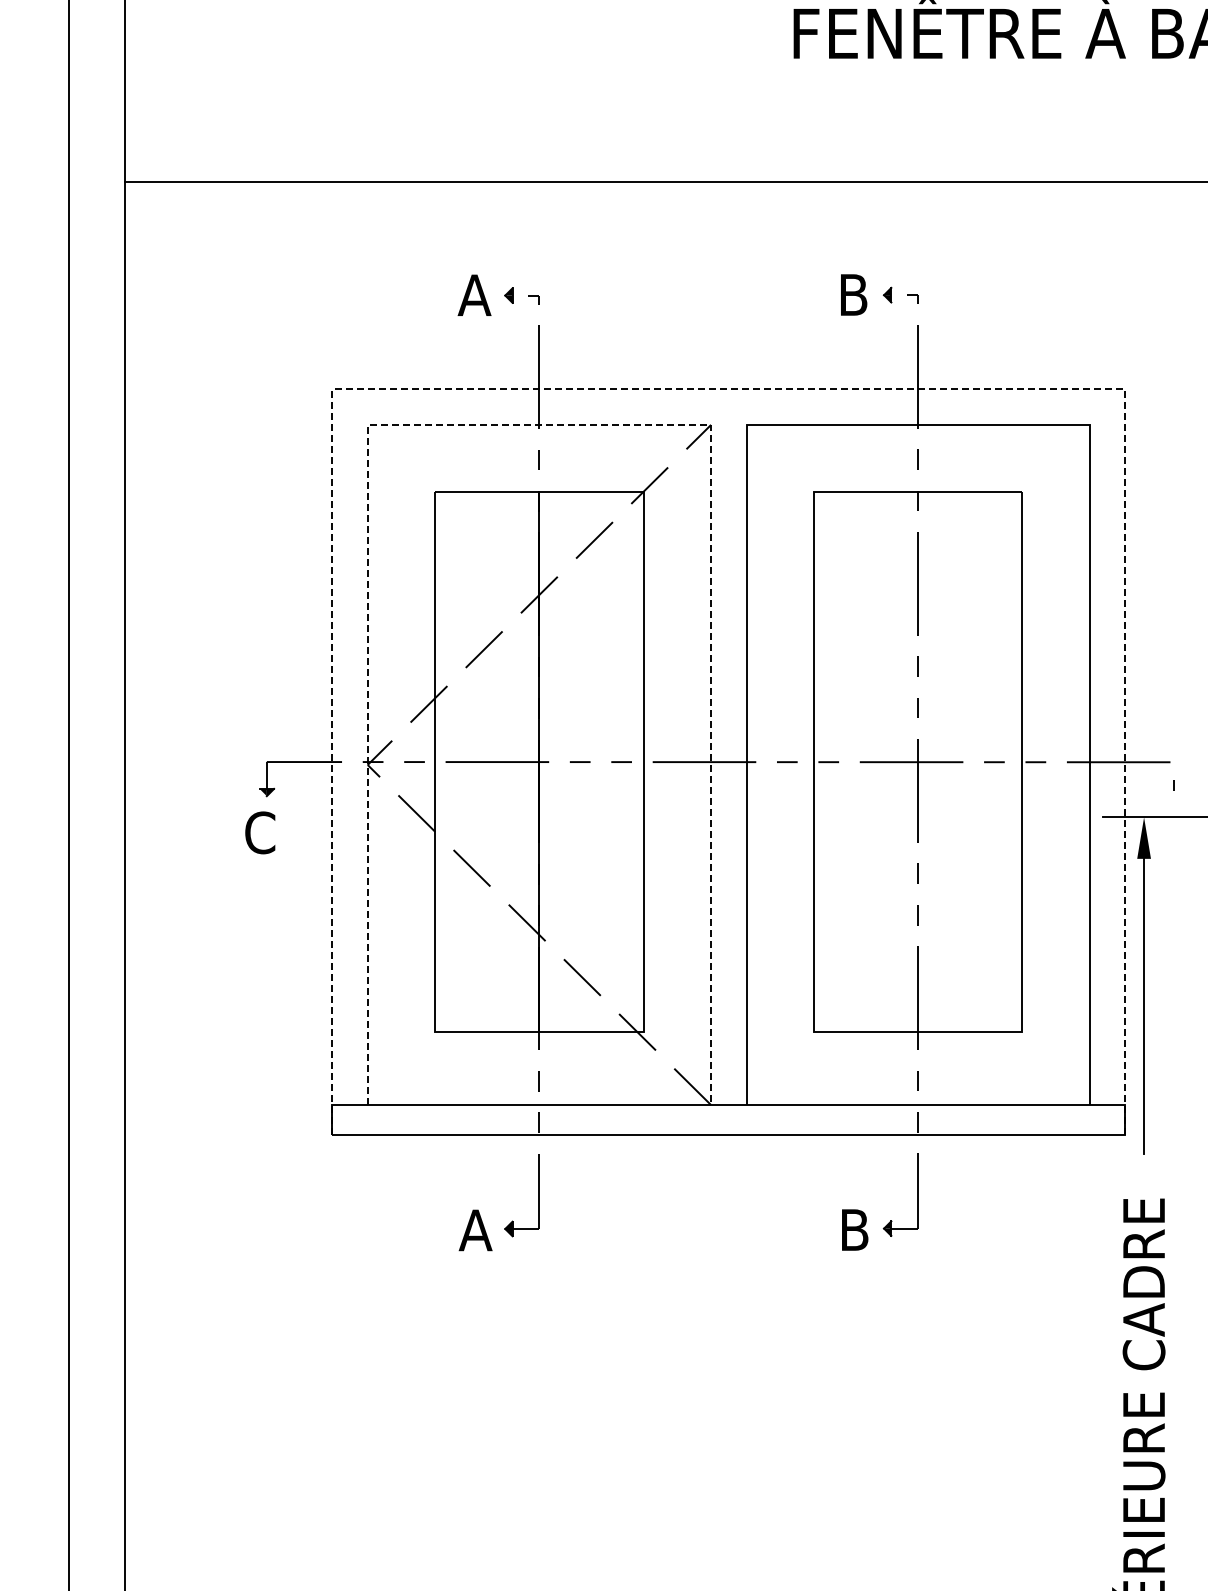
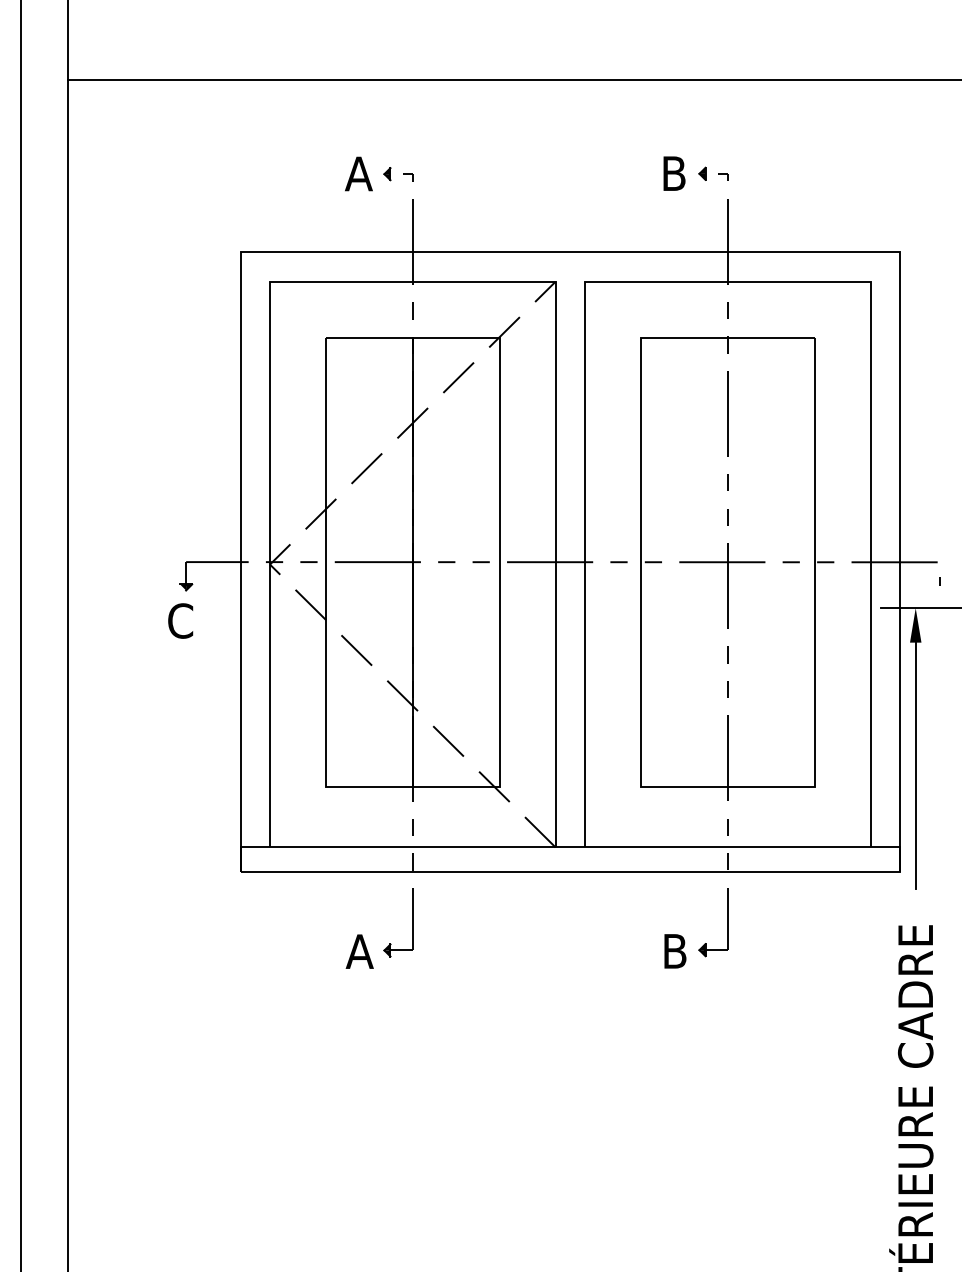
line: (729, 389) -> (570, 252), dashed -> solid
line: (539, 424) -> (412, 281), dashed -> solid

